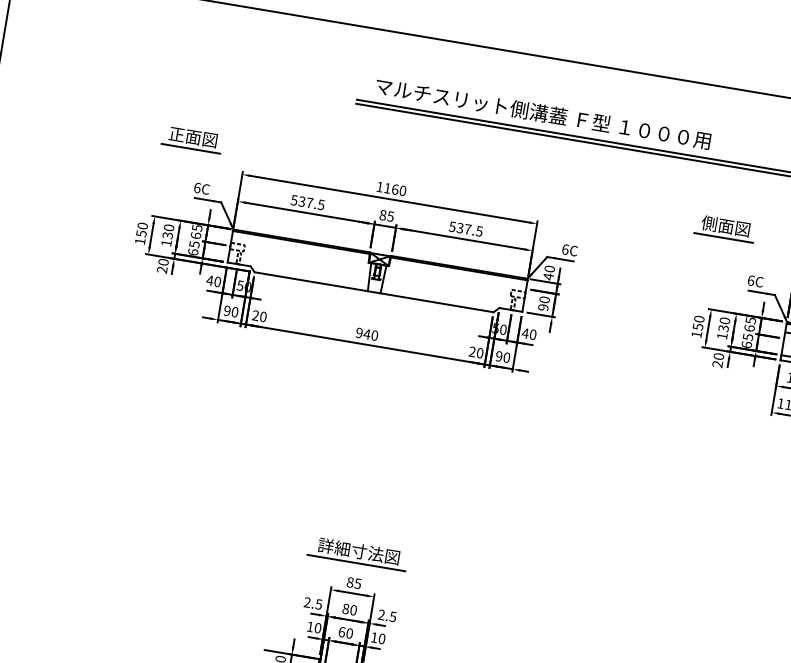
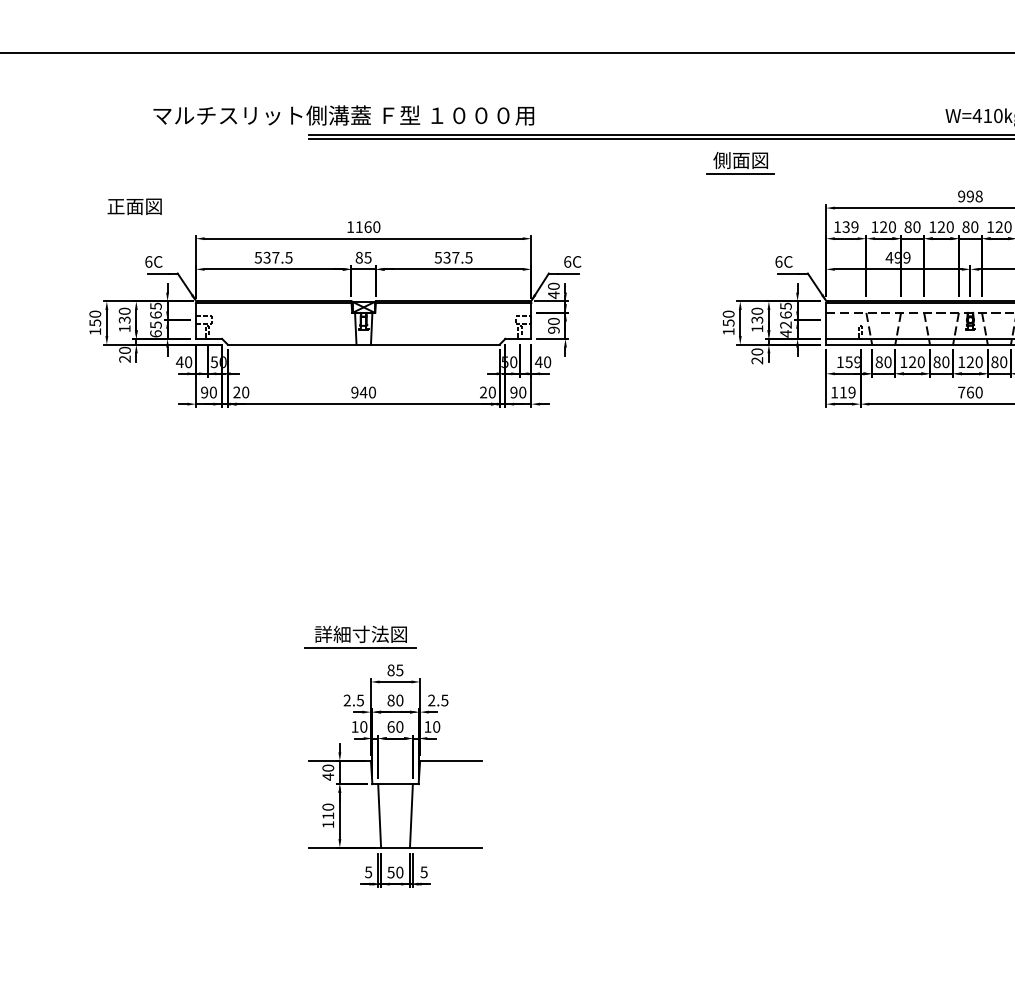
text: (542, 113) -> (343, 115), moved
line: (190, 148) -> (133, 219), removed
part: (725, 228) -> (740, 163), moved
text: (747, 340) -> (785, 329), 65 -> 42
part: (358, 553) -> (360, 636), moved

